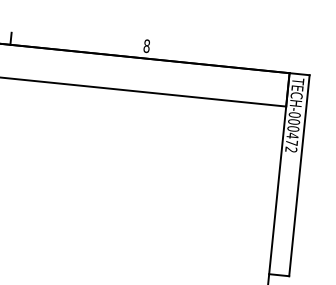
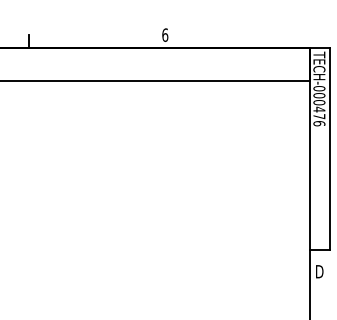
text: (147, 45) -> (165, 34), 8 -> 6
text: (291, 149) -> (319, 123), TECH-000472 -> TECH-000476

